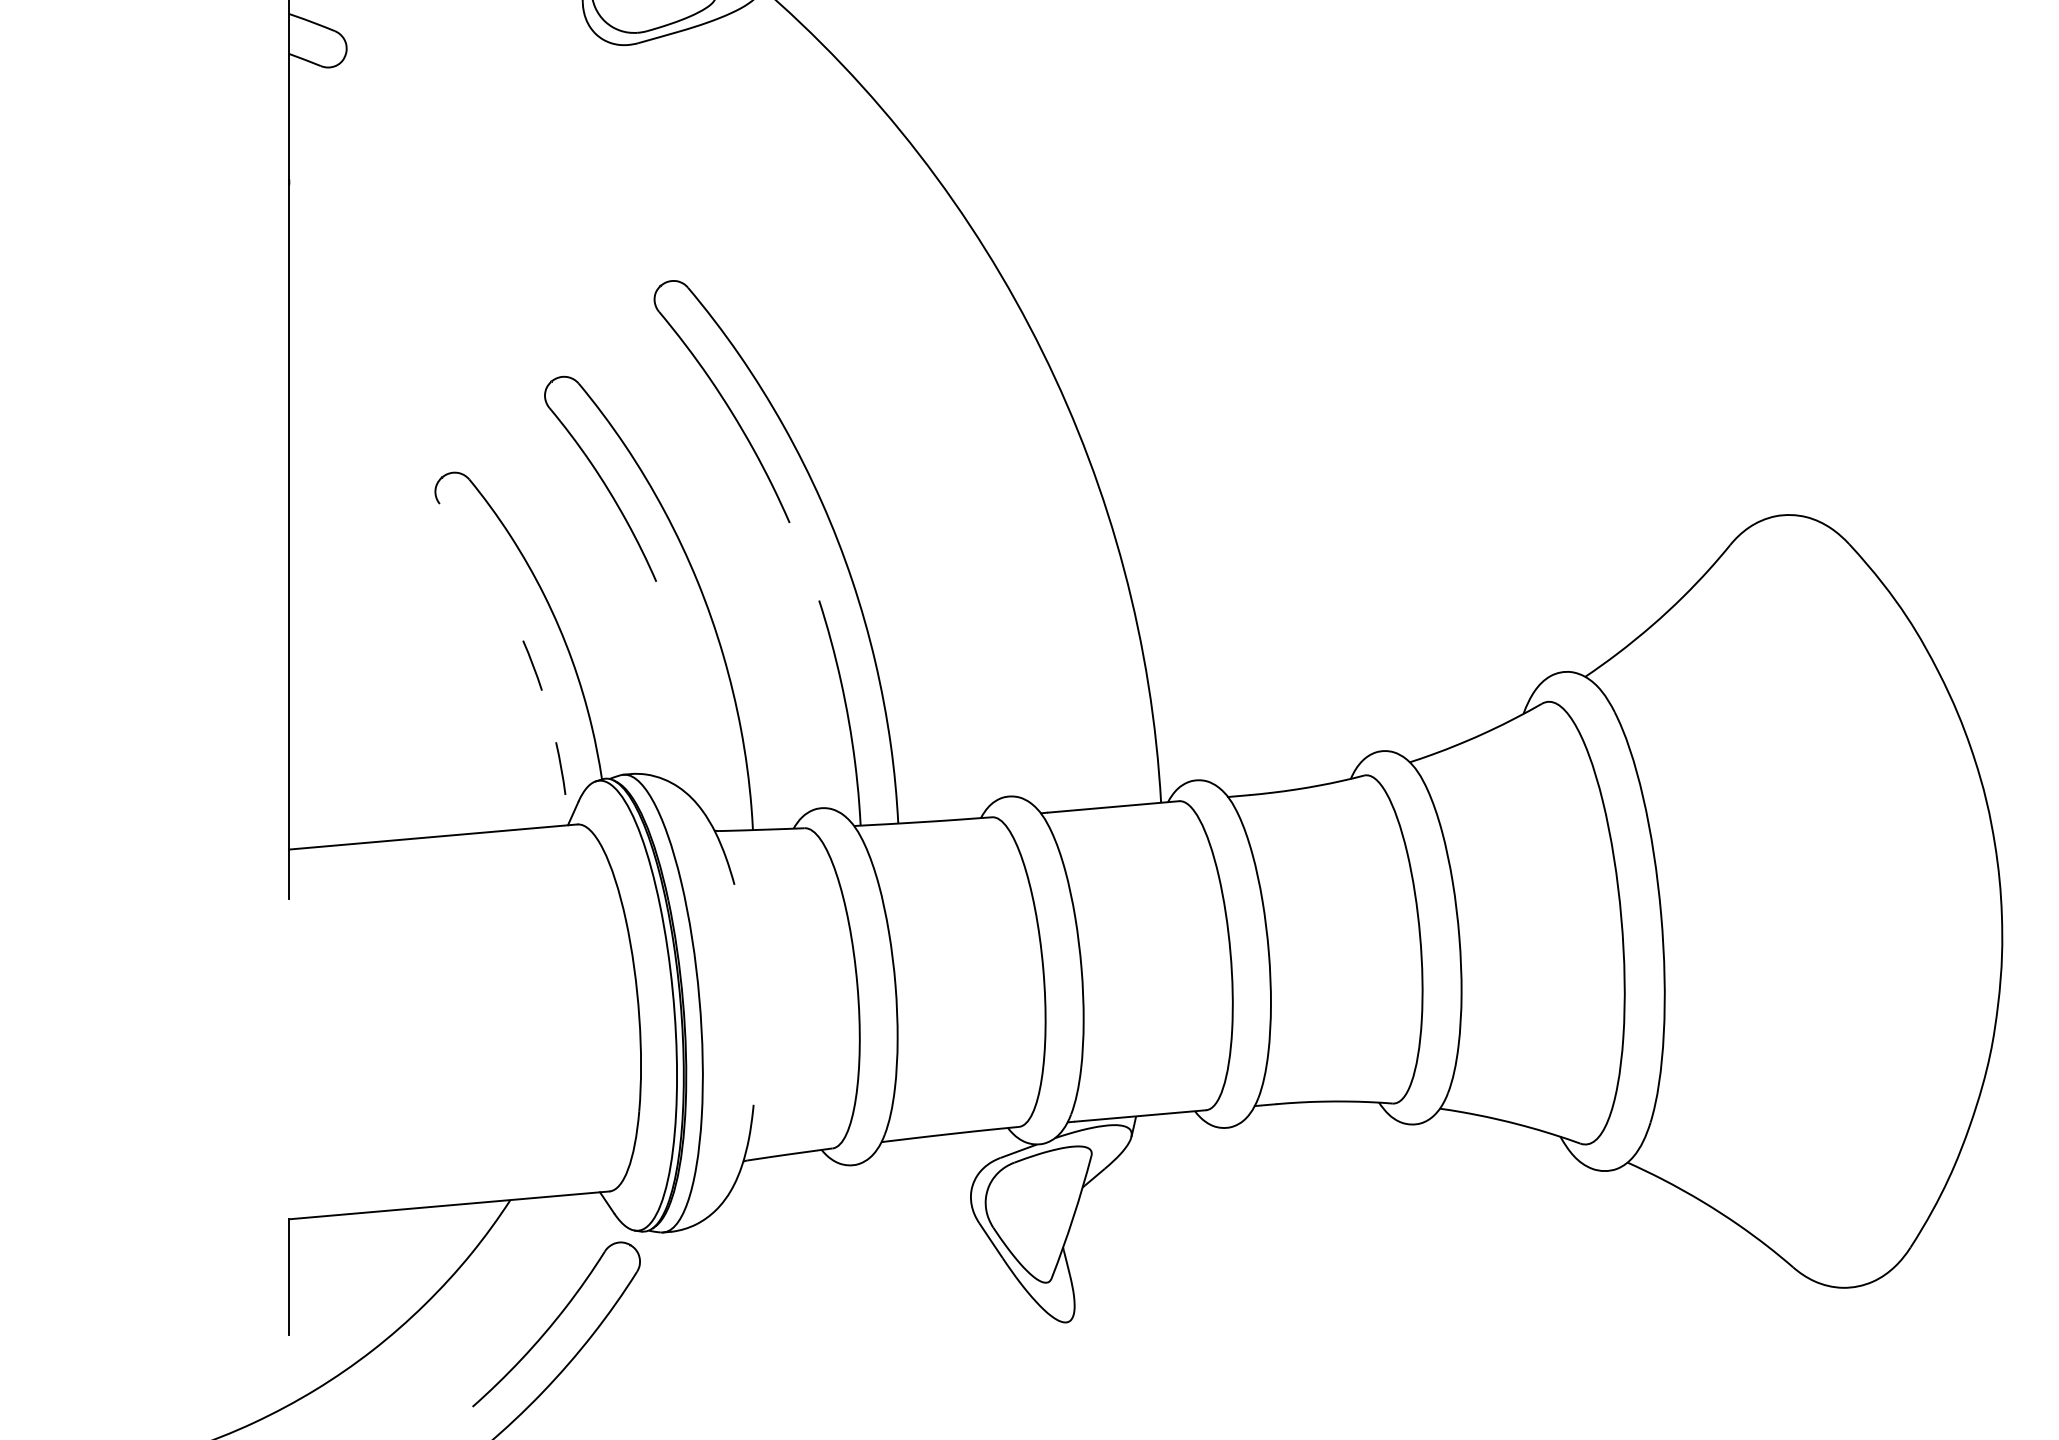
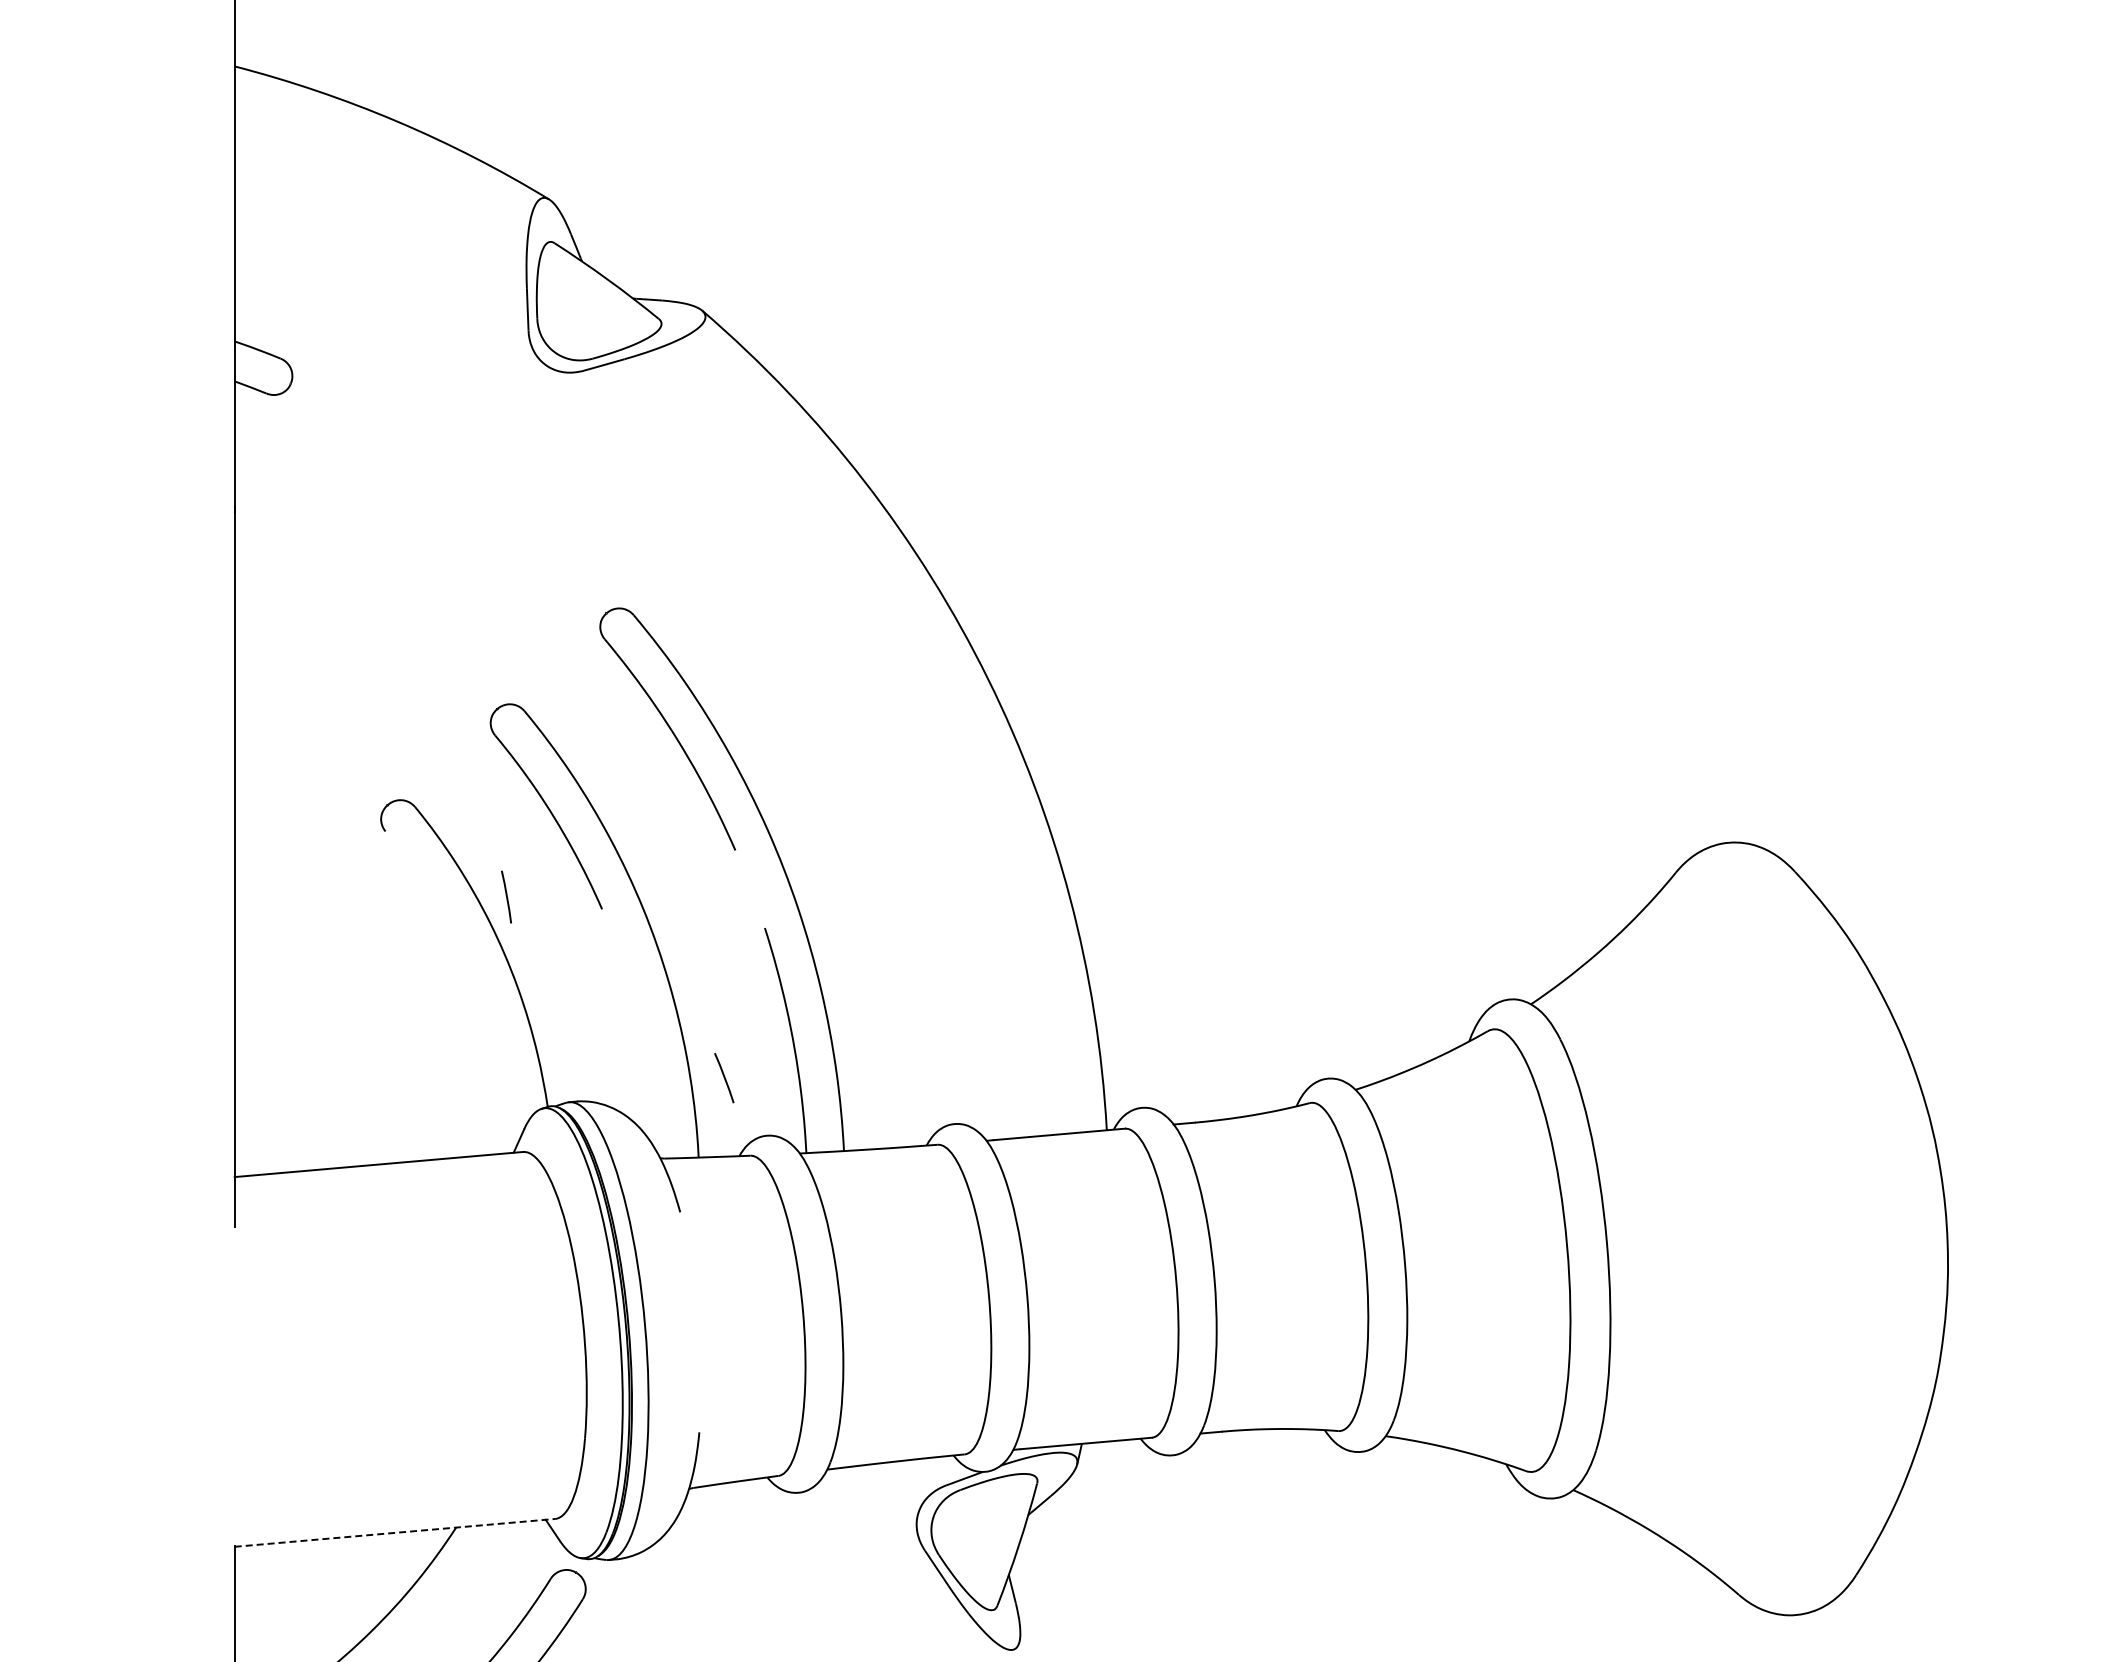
line: (532, 666) -> (724, 1078), moved
line: (560, 768) -> (506, 896), moved
line: (448, 1205) -> (394, 1532), solid -> dashed

